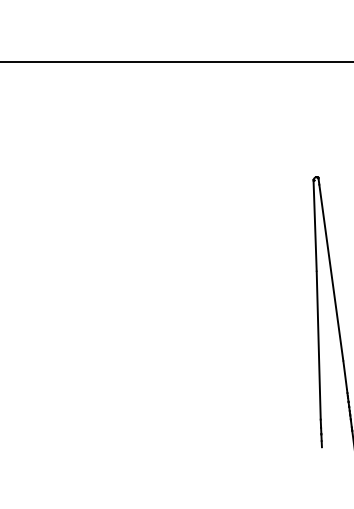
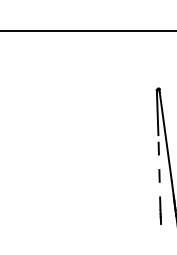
line: (318, 344) -> (159, 172), solid -> dashed

